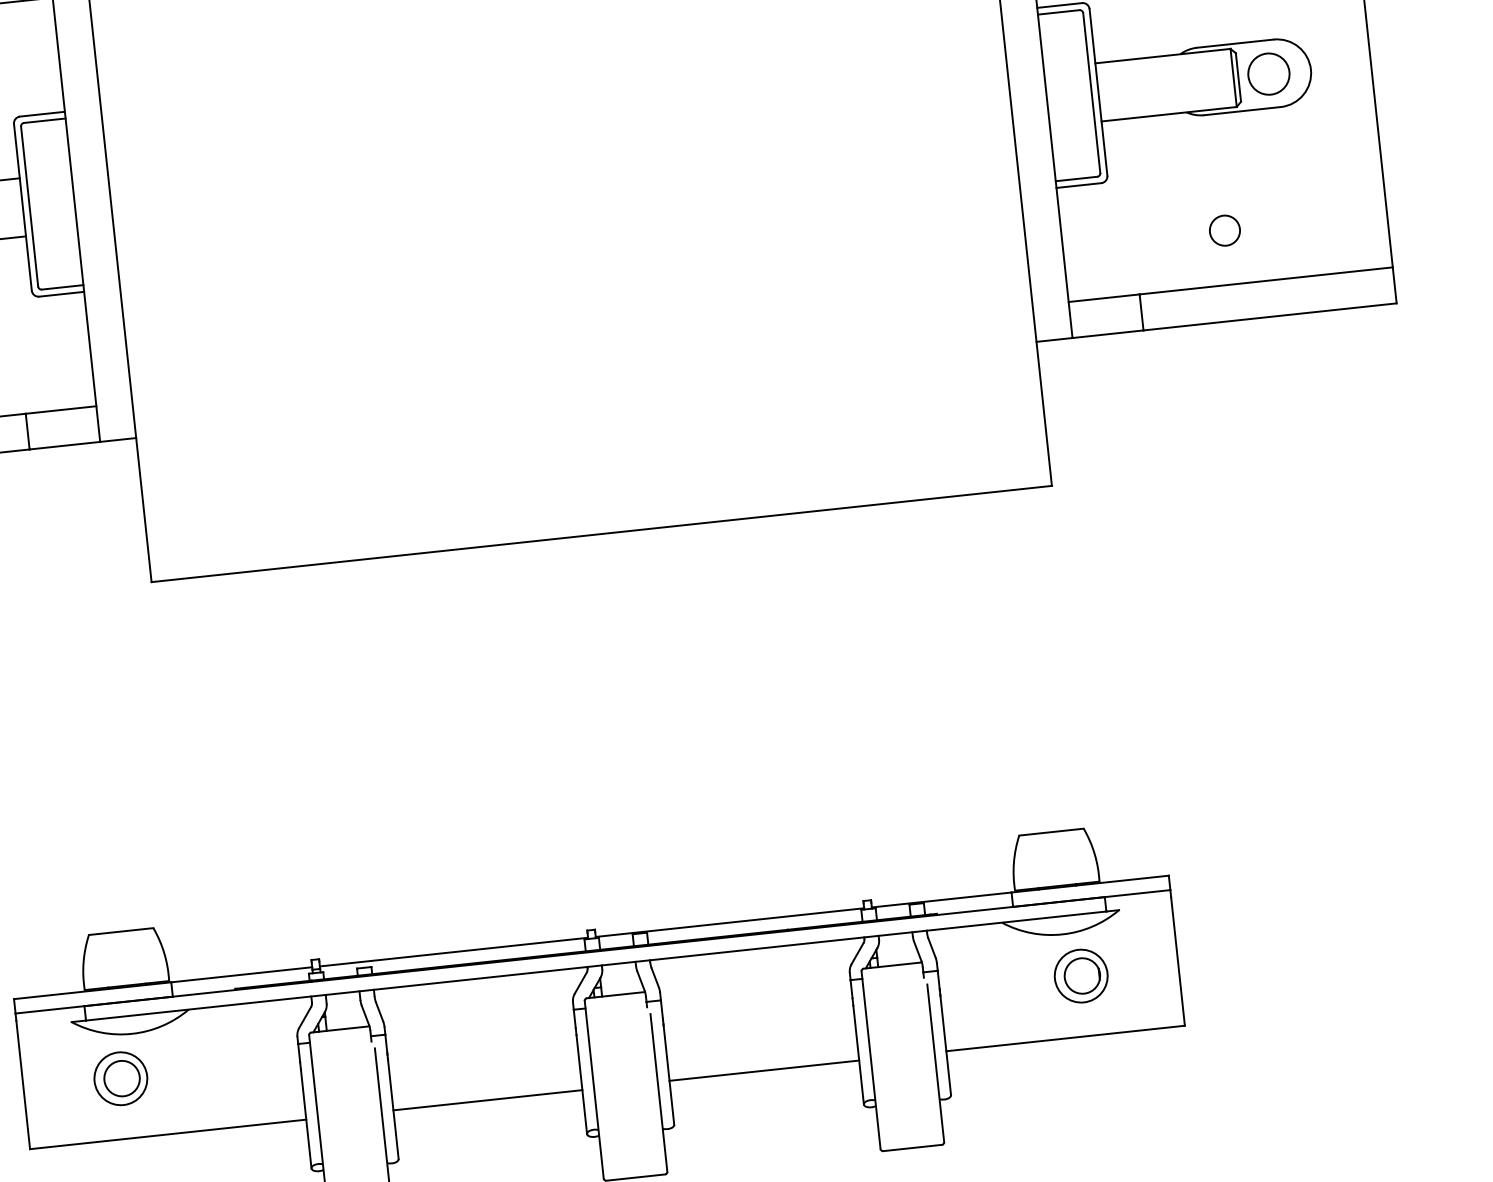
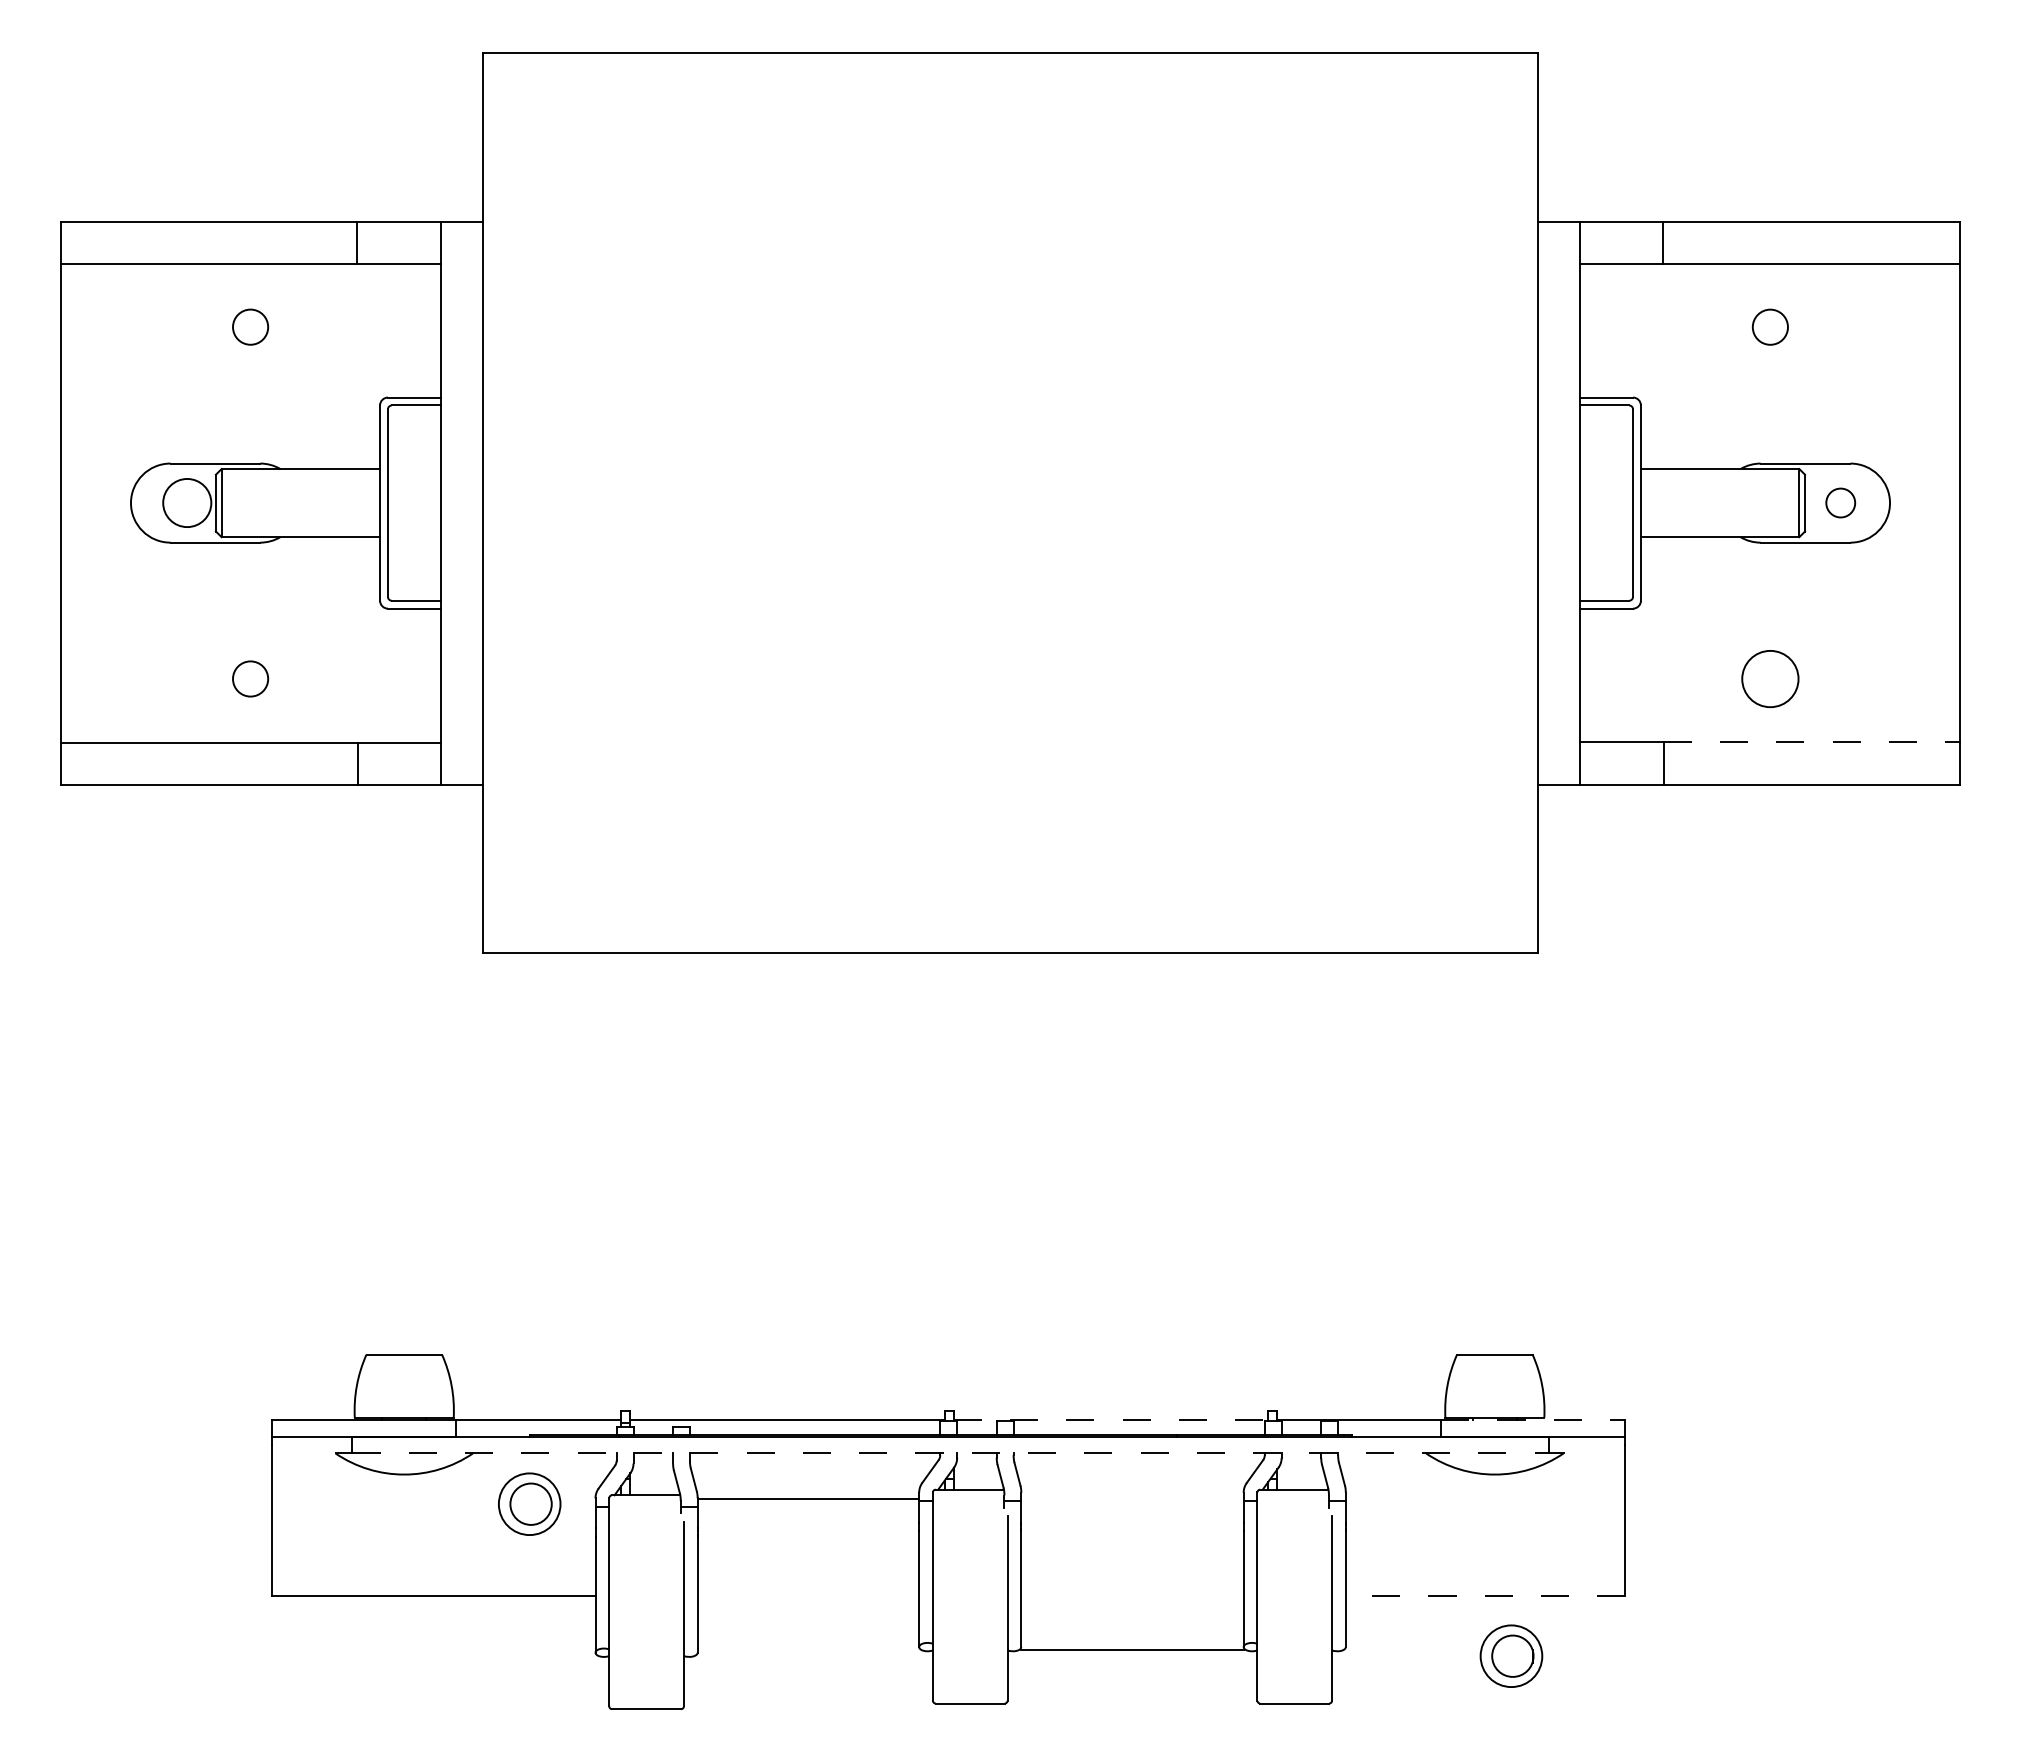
circle: (1268, 73) -> (1840, 502), size x0.6
circle: (1224, 230) -> (1769, 678), size x1.6
line: (1266, 280) -> (1812, 742), solid -> dashed
line: (1090, 883) -> (1533, 1419), solid -> dashed
line: (730, 922) -> (1111, 1419), solid -> dashed
line: (597, 965) -> (951, 1453), solid -> dashed
part: (1081, 975) -> (1511, 1655), moved
line: (1065, 1038) -> (1485, 1595), solid -> dashed
line: (764, 1070) -> (1132, 1649), moved
part: (120, 1078) -> (529, 1503), moved
line: (487, 1100) -> (808, 1498), moved

